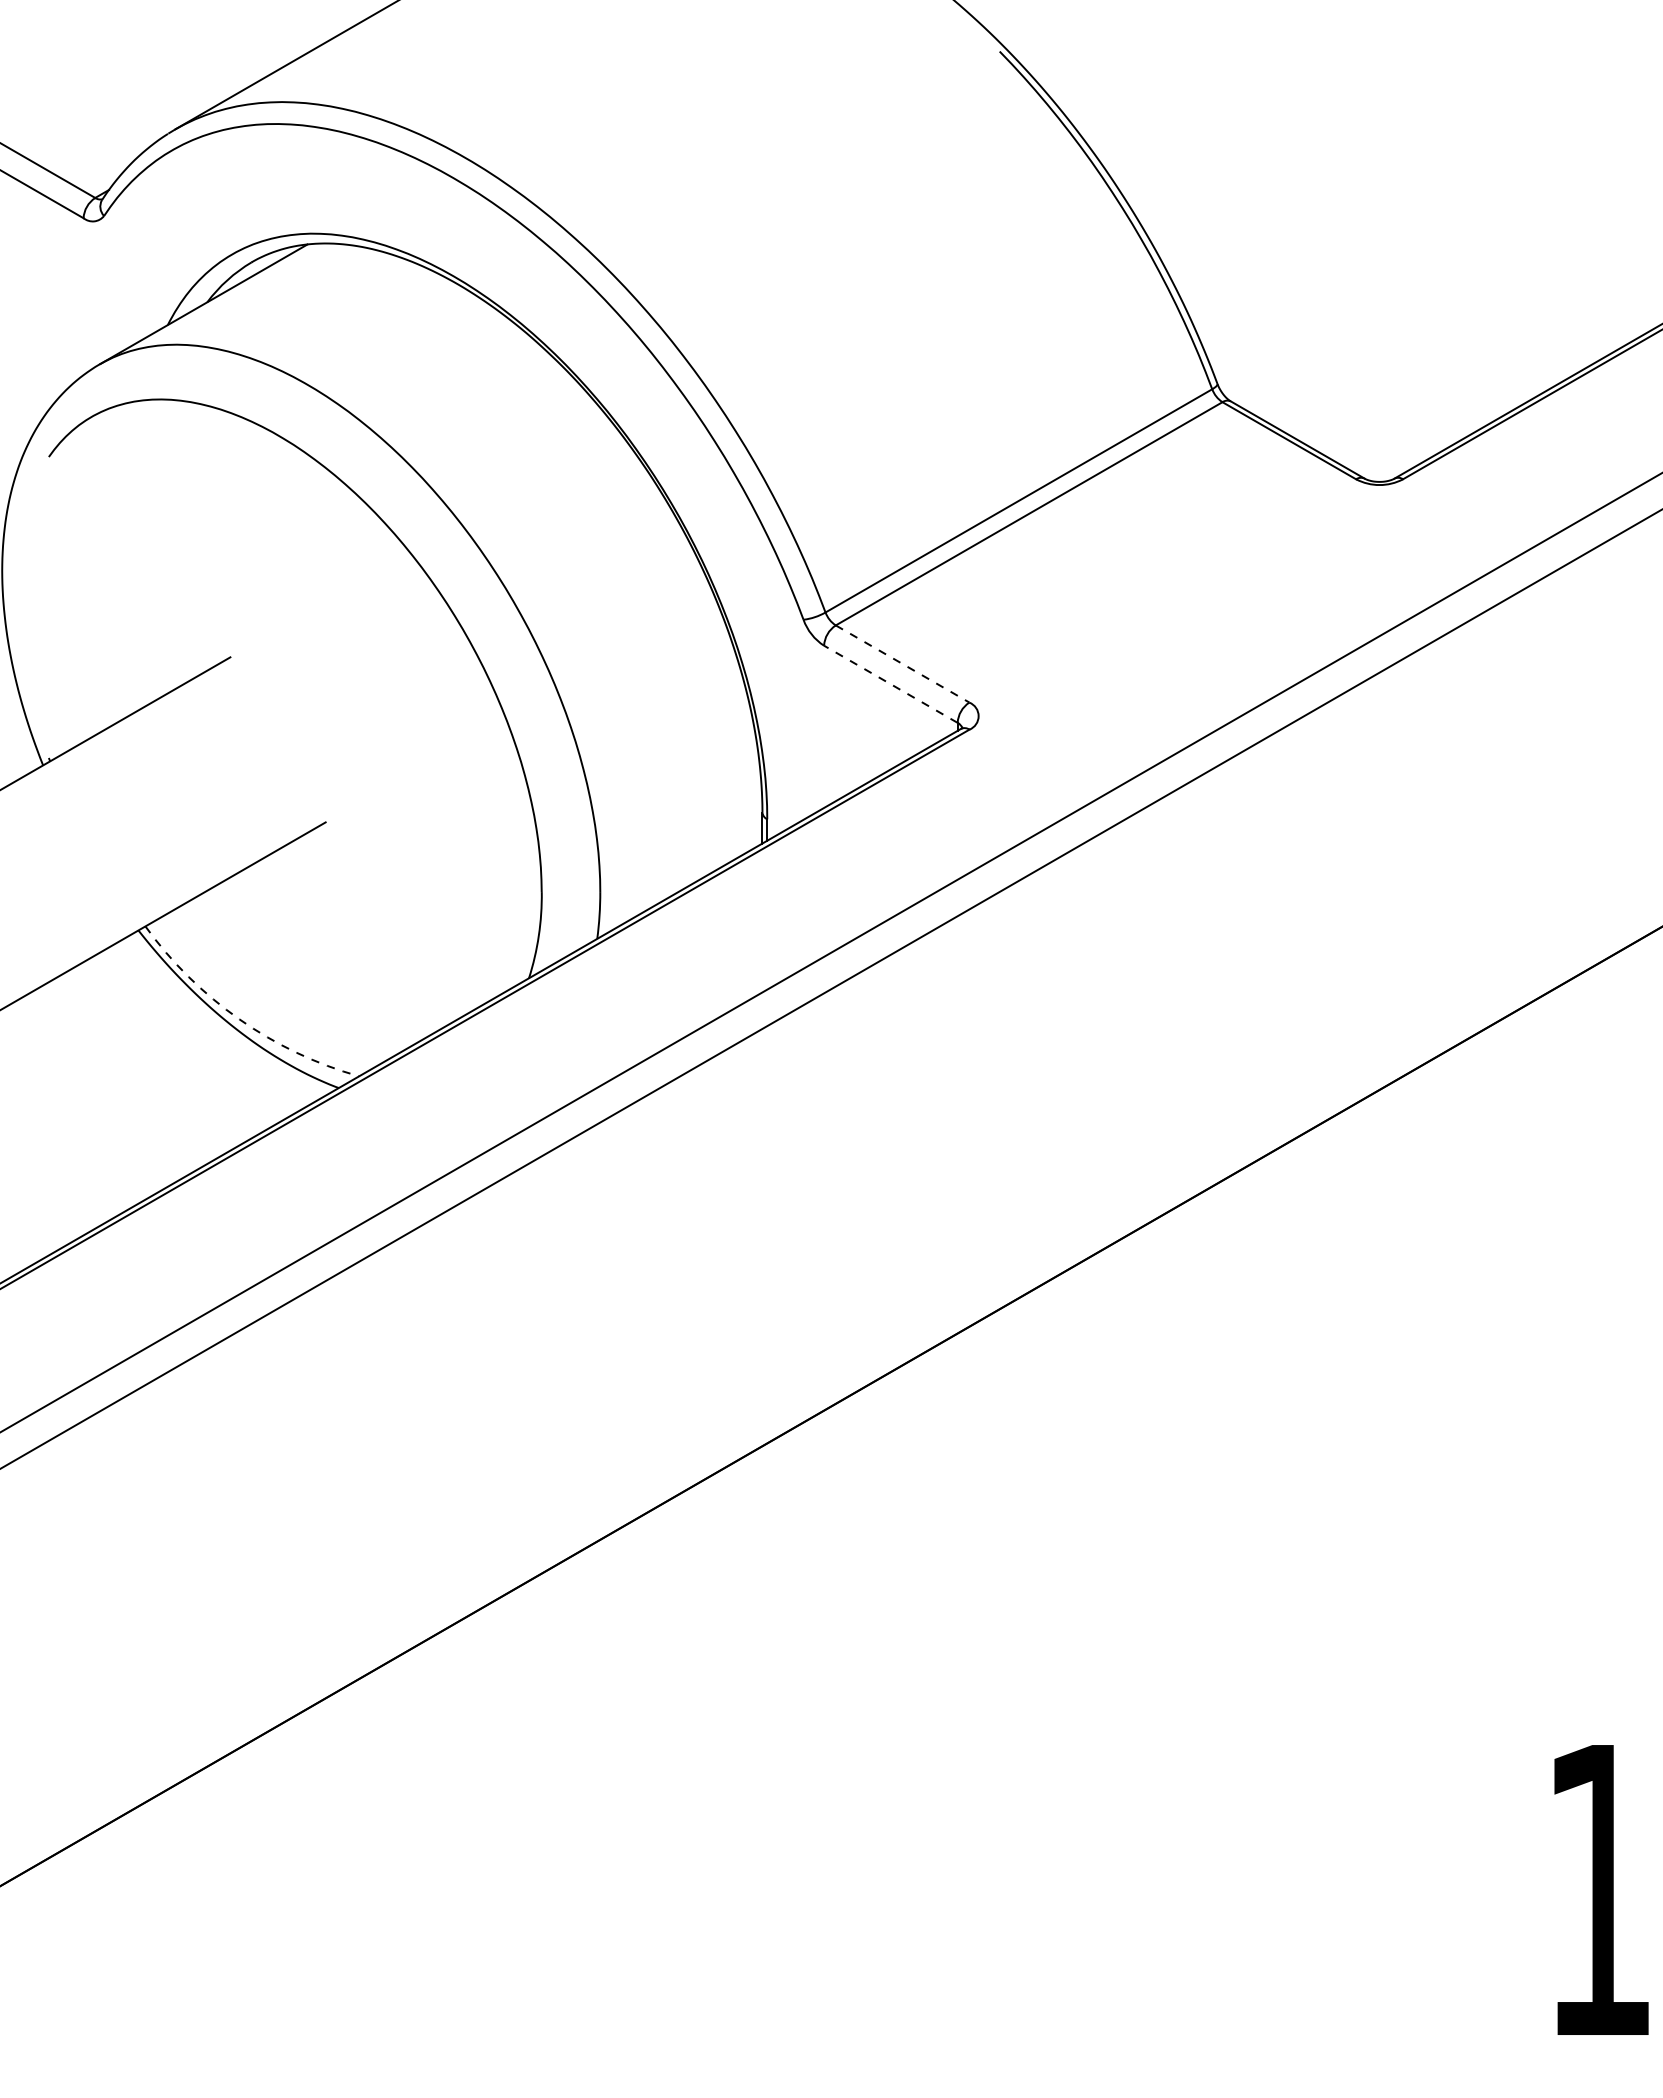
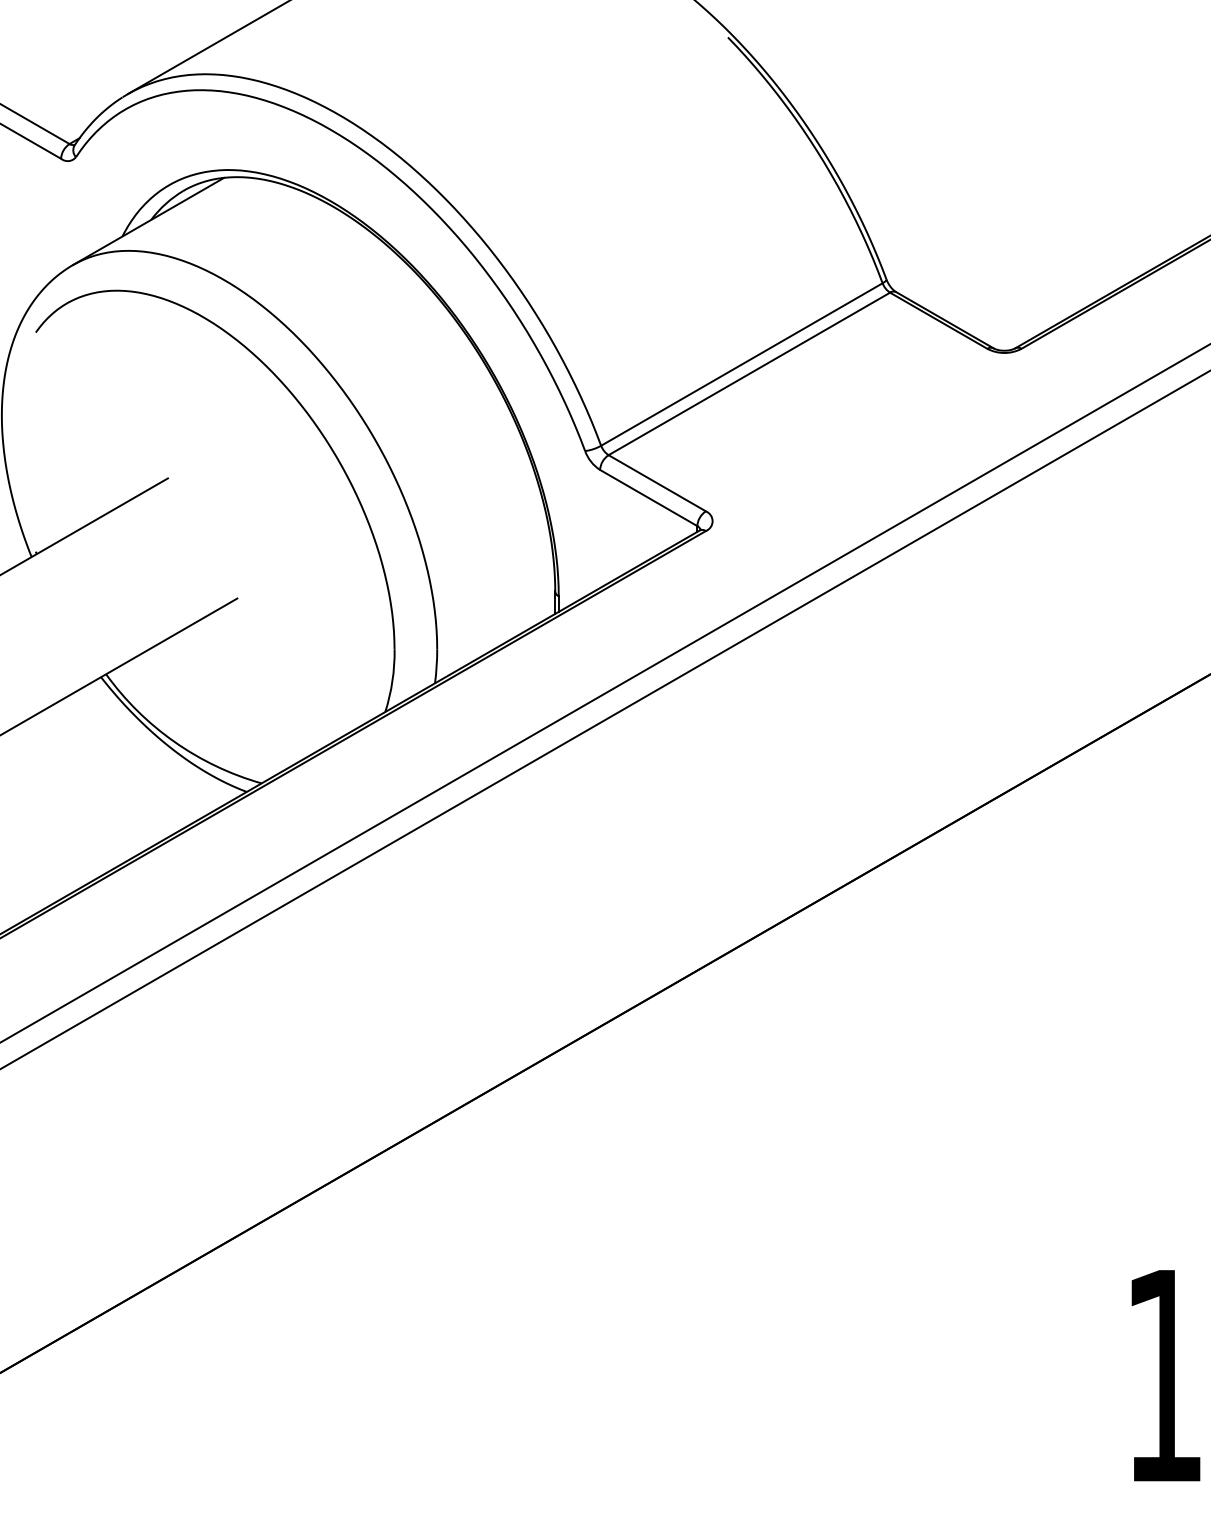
line: (903, 664) -> (657, 483), dashed -> solid
line: (890, 684) -> (648, 498), dashed -> solid
arc: (239, 1019) -> (174, 742), dashed -> solid

